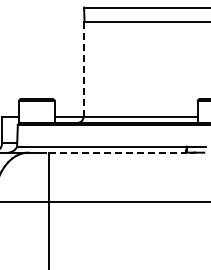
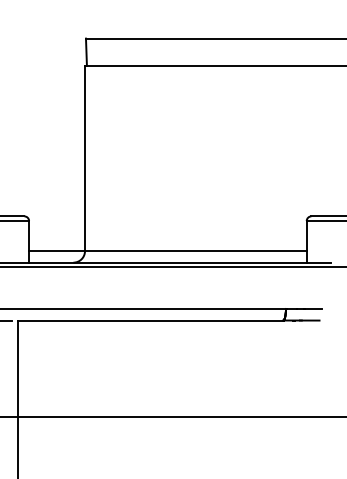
line: (83, 69) -> (84, 158), dashed -> solid
line: (117, 152) -> (150, 320), dashed -> solid

